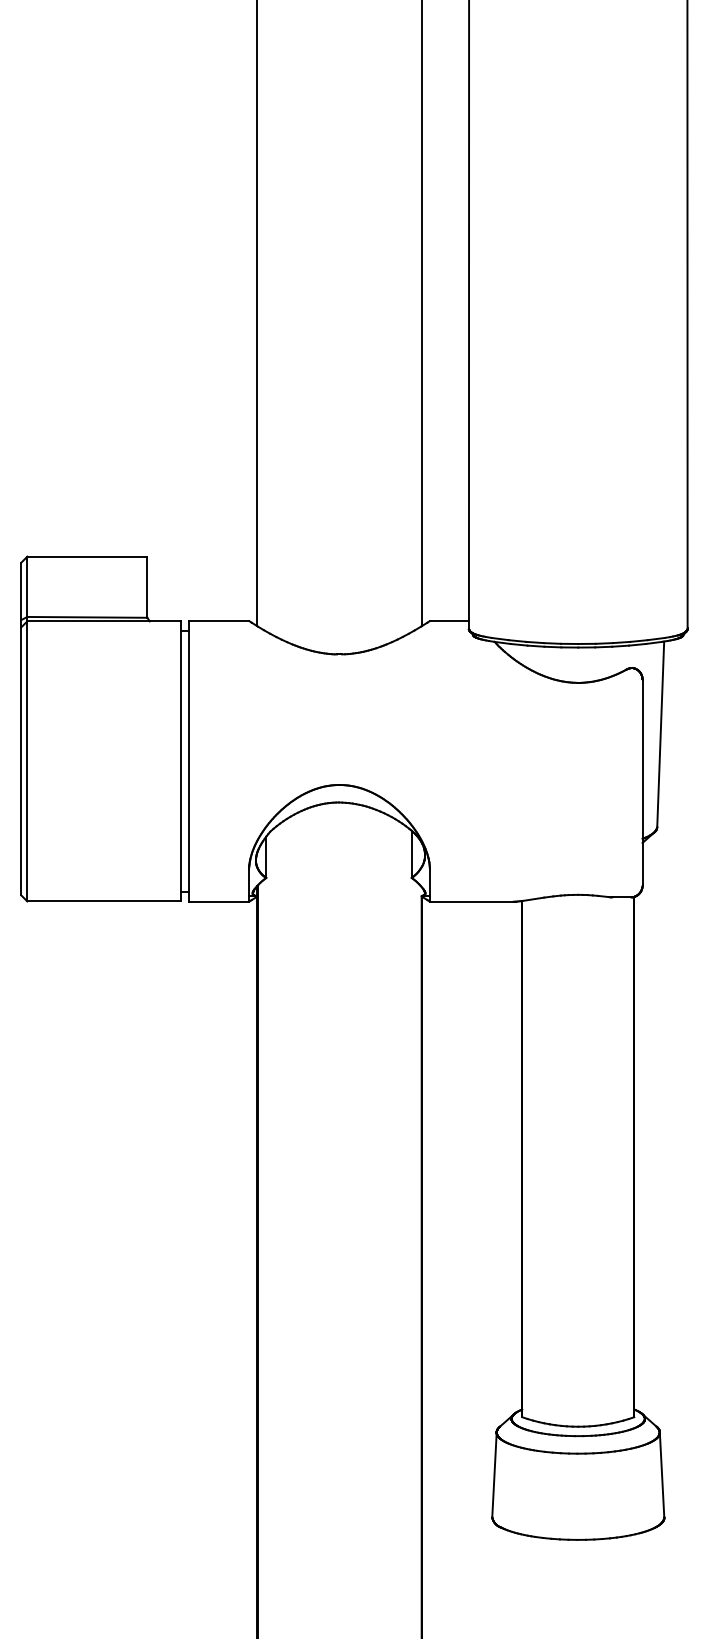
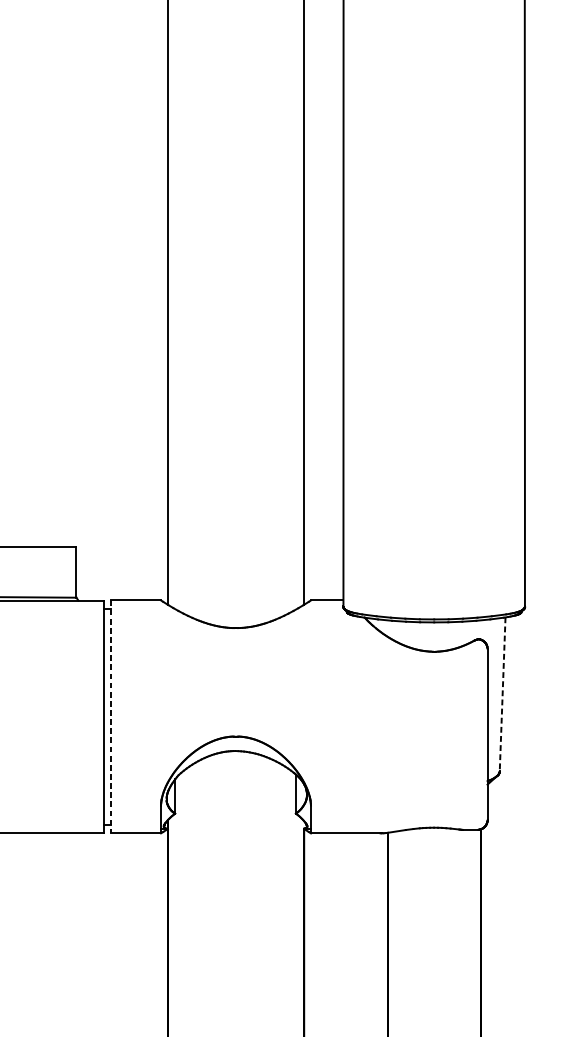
line: (660, 734) -> (502, 694), solid -> dashed
line: (188, 761) -> (110, 717), solid -> dashed

